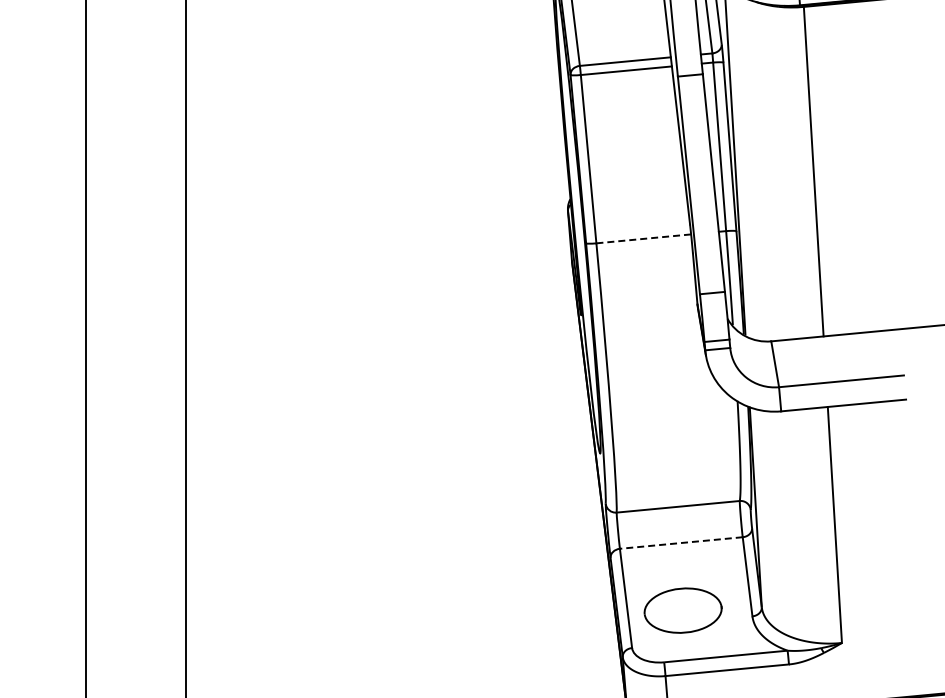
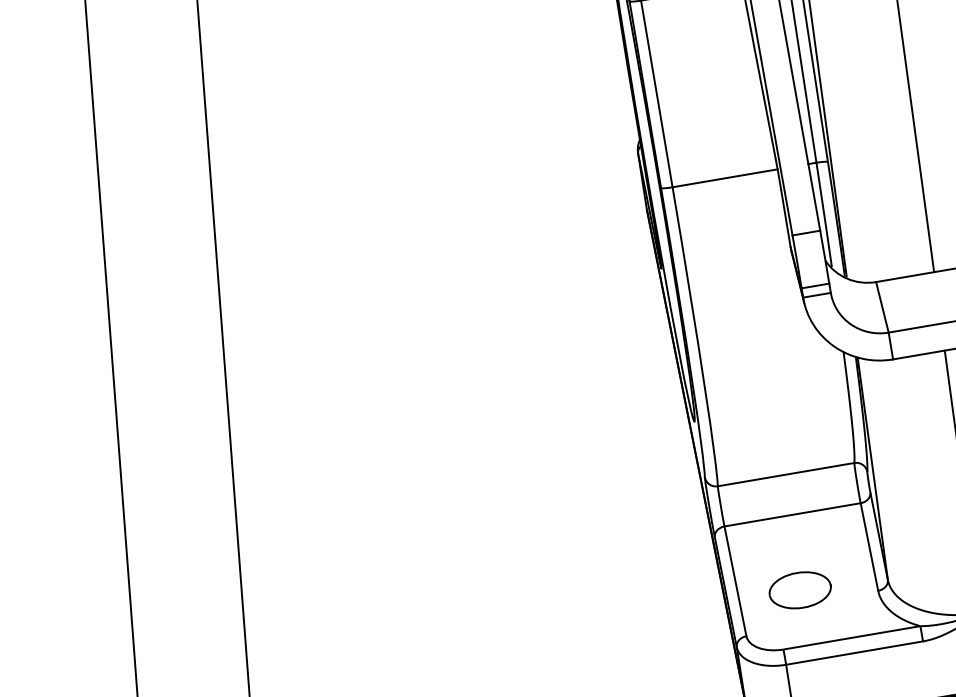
line: (643, 238) -> (724, 177), dashed -> solid
line: (681, 543) -> (792, 515), dashed -> solid
part: (682, 610) -> (799, 590), size x0.71

